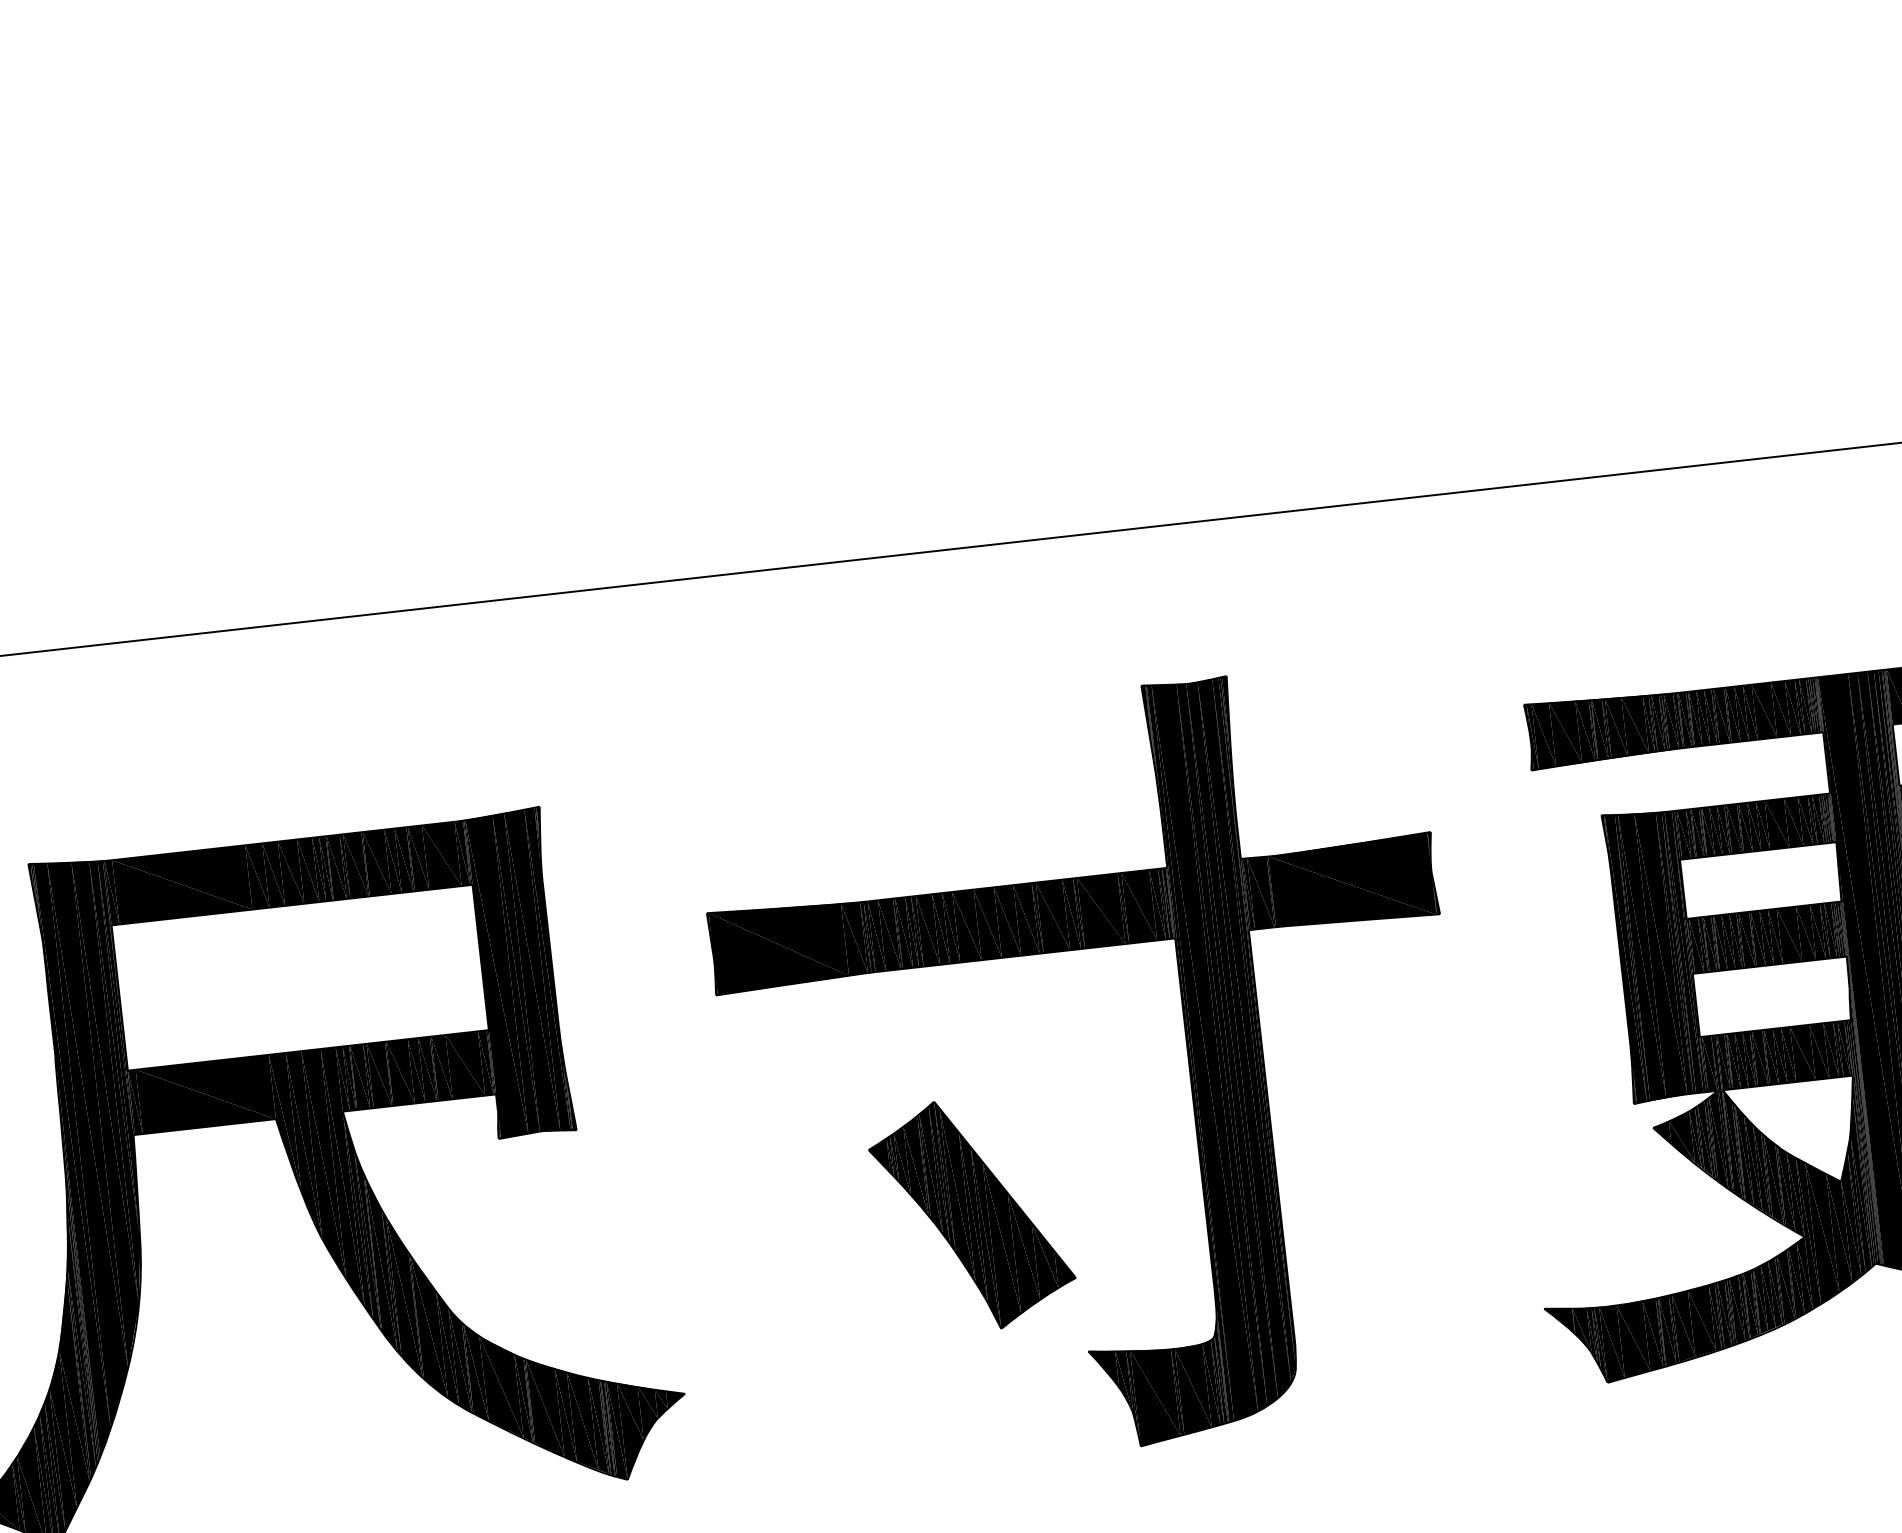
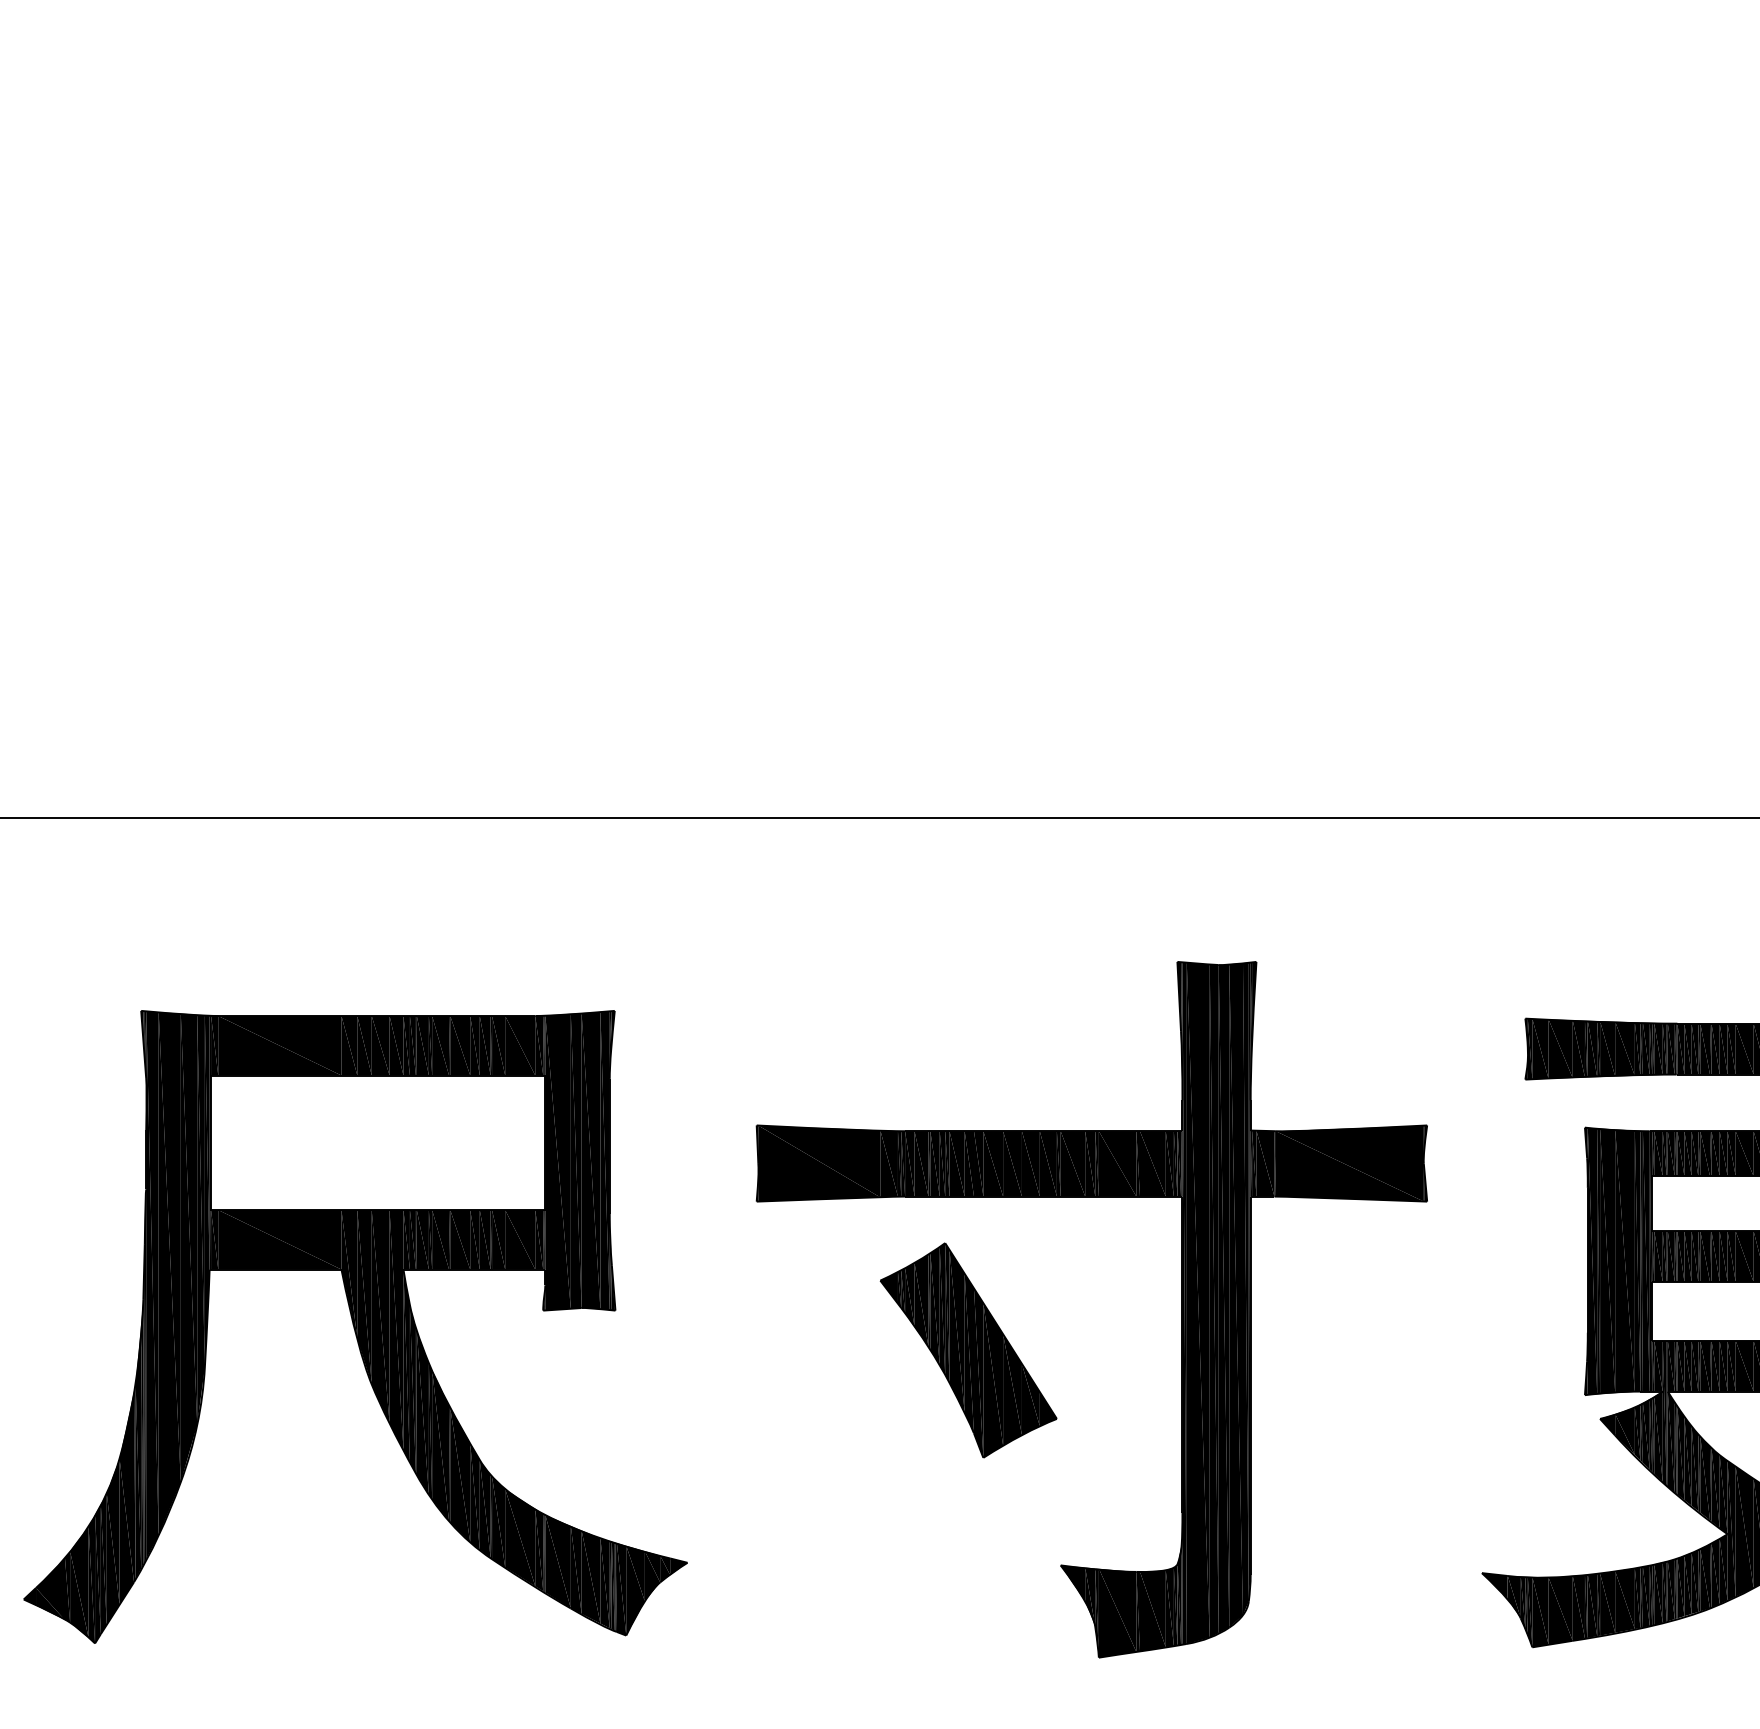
part: (972, 1214) -> (968, 1350), moved

